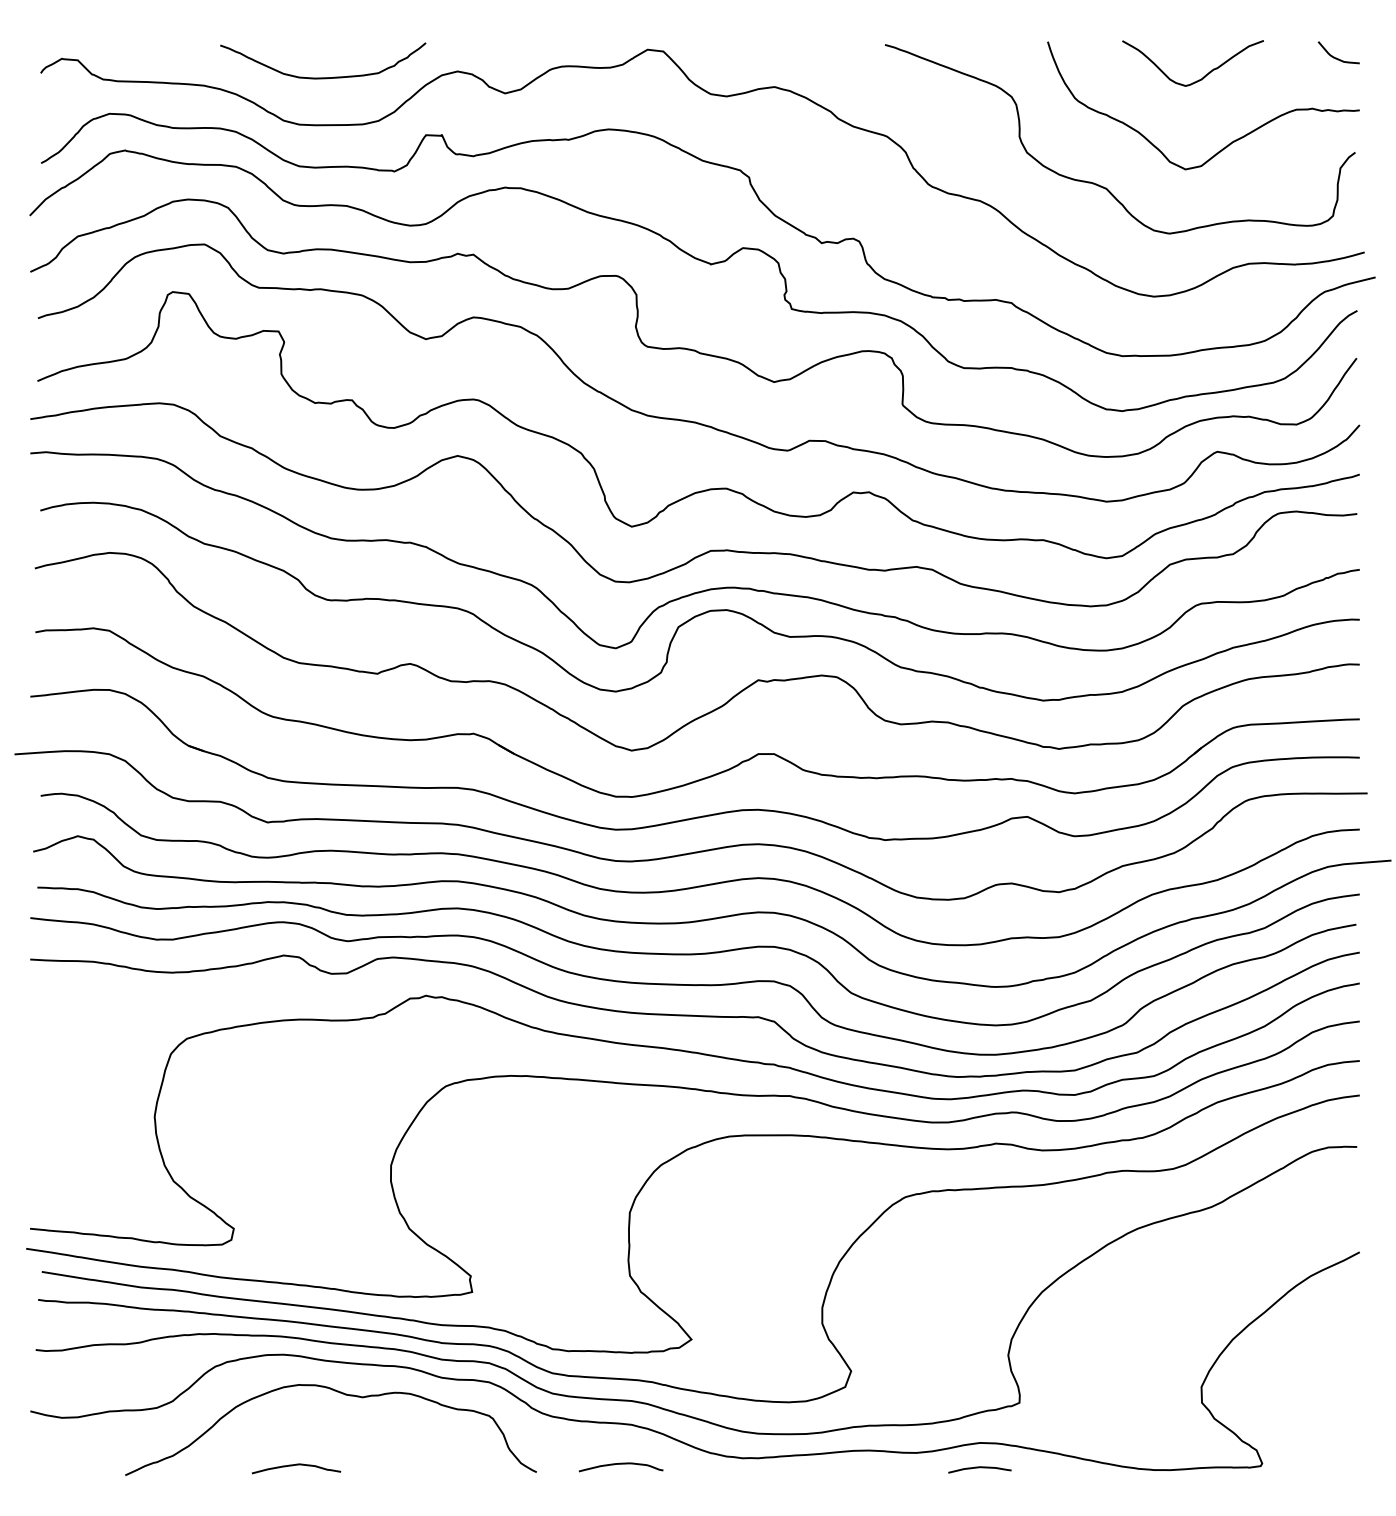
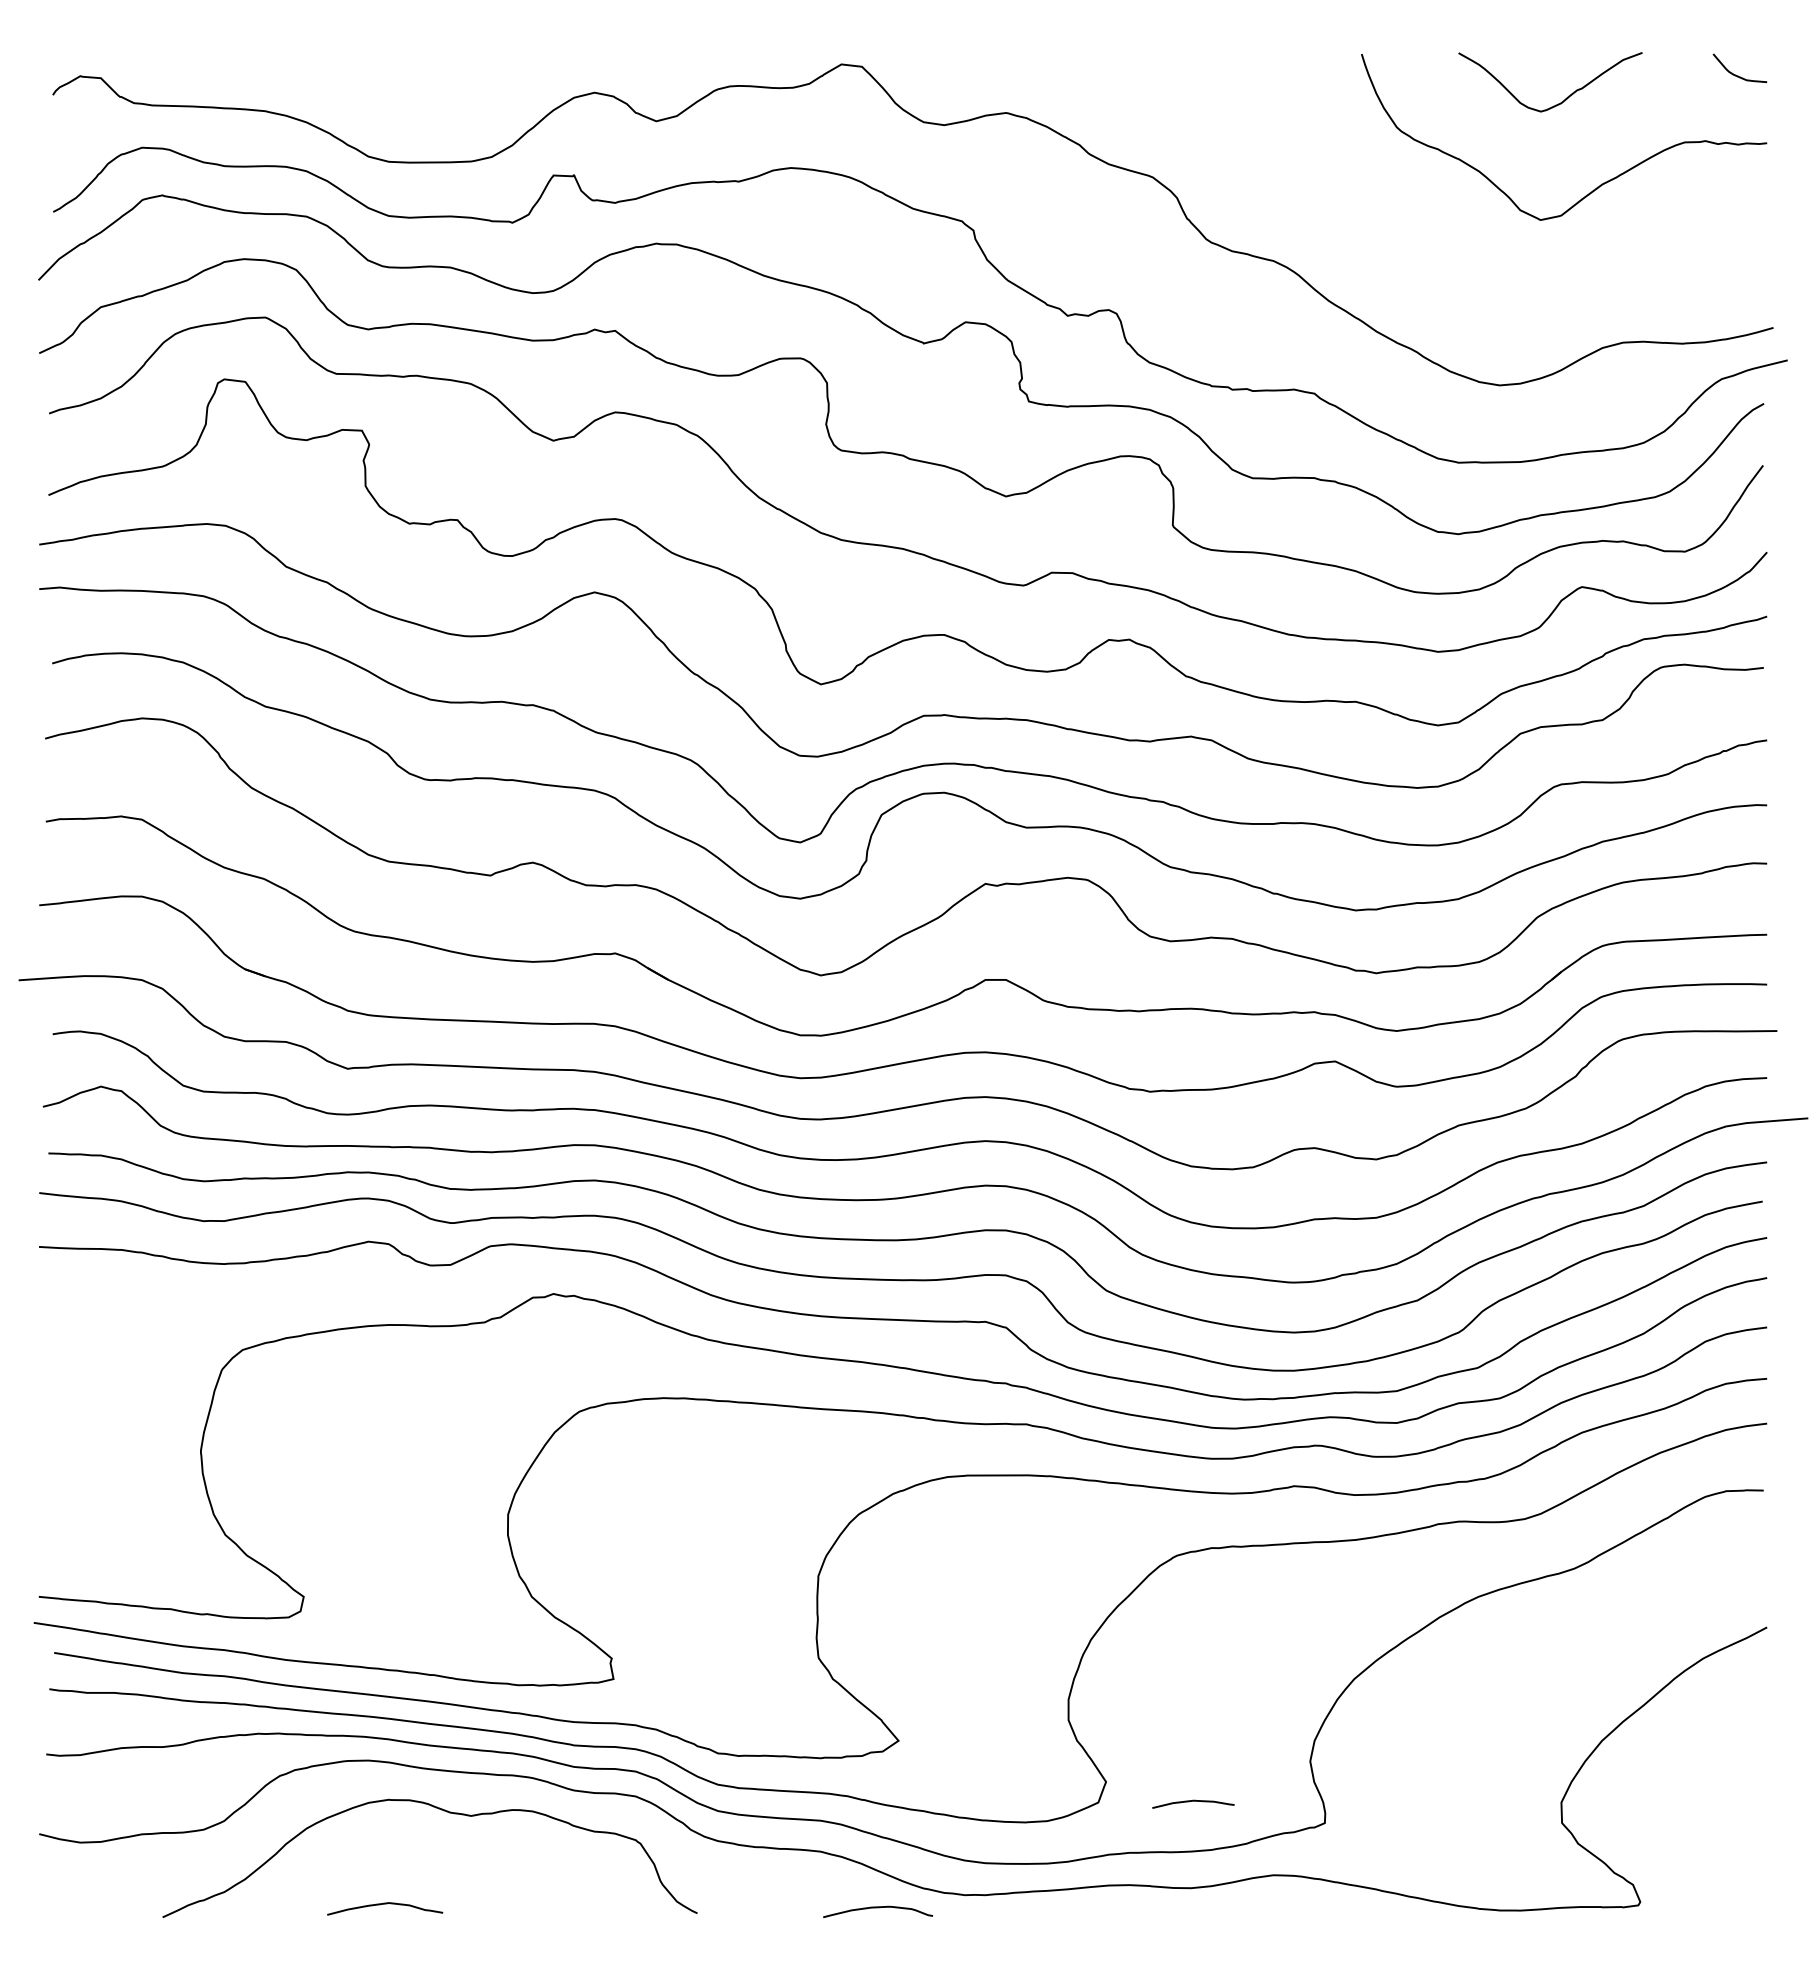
curve: (322, 77) -> (419, 100), removed
curve: (1098, 184) -> (1427, 239), removed
curve: (621, 1464) -> (878, 1908), moved
curve: (979, 1467) -> (1193, 1801), moved

